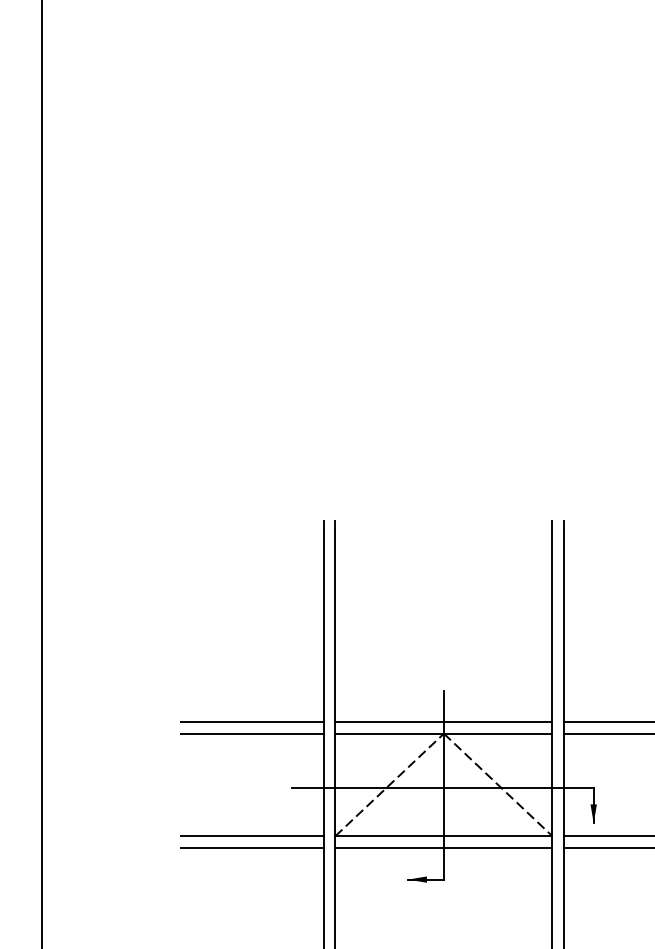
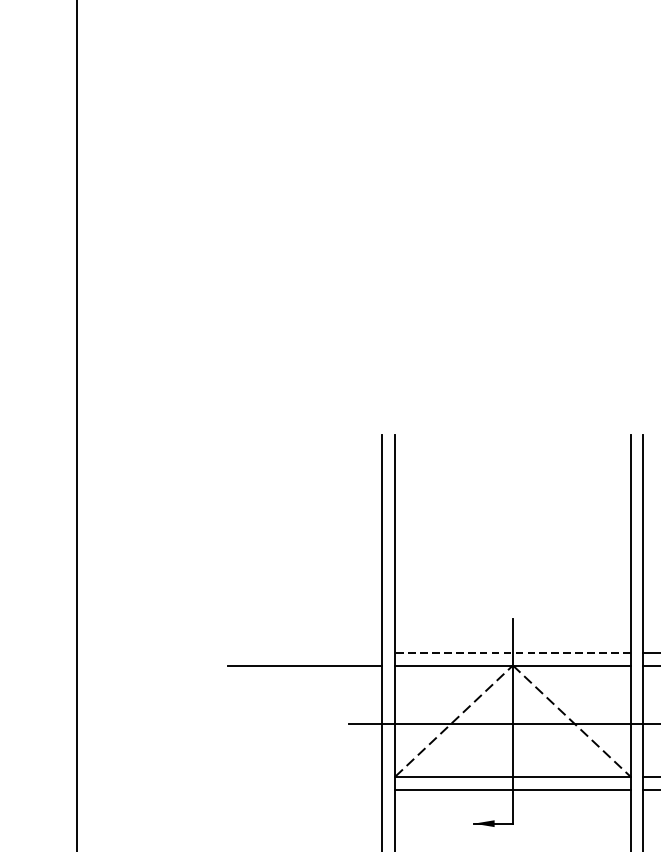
line: (251, 721) -> (304, 652), removed
line: (443, 721) -> (512, 652), solid -> dashed
line: (251, 836) -> (304, 776), removed
line: (251, 848) -> (304, 789), removed

